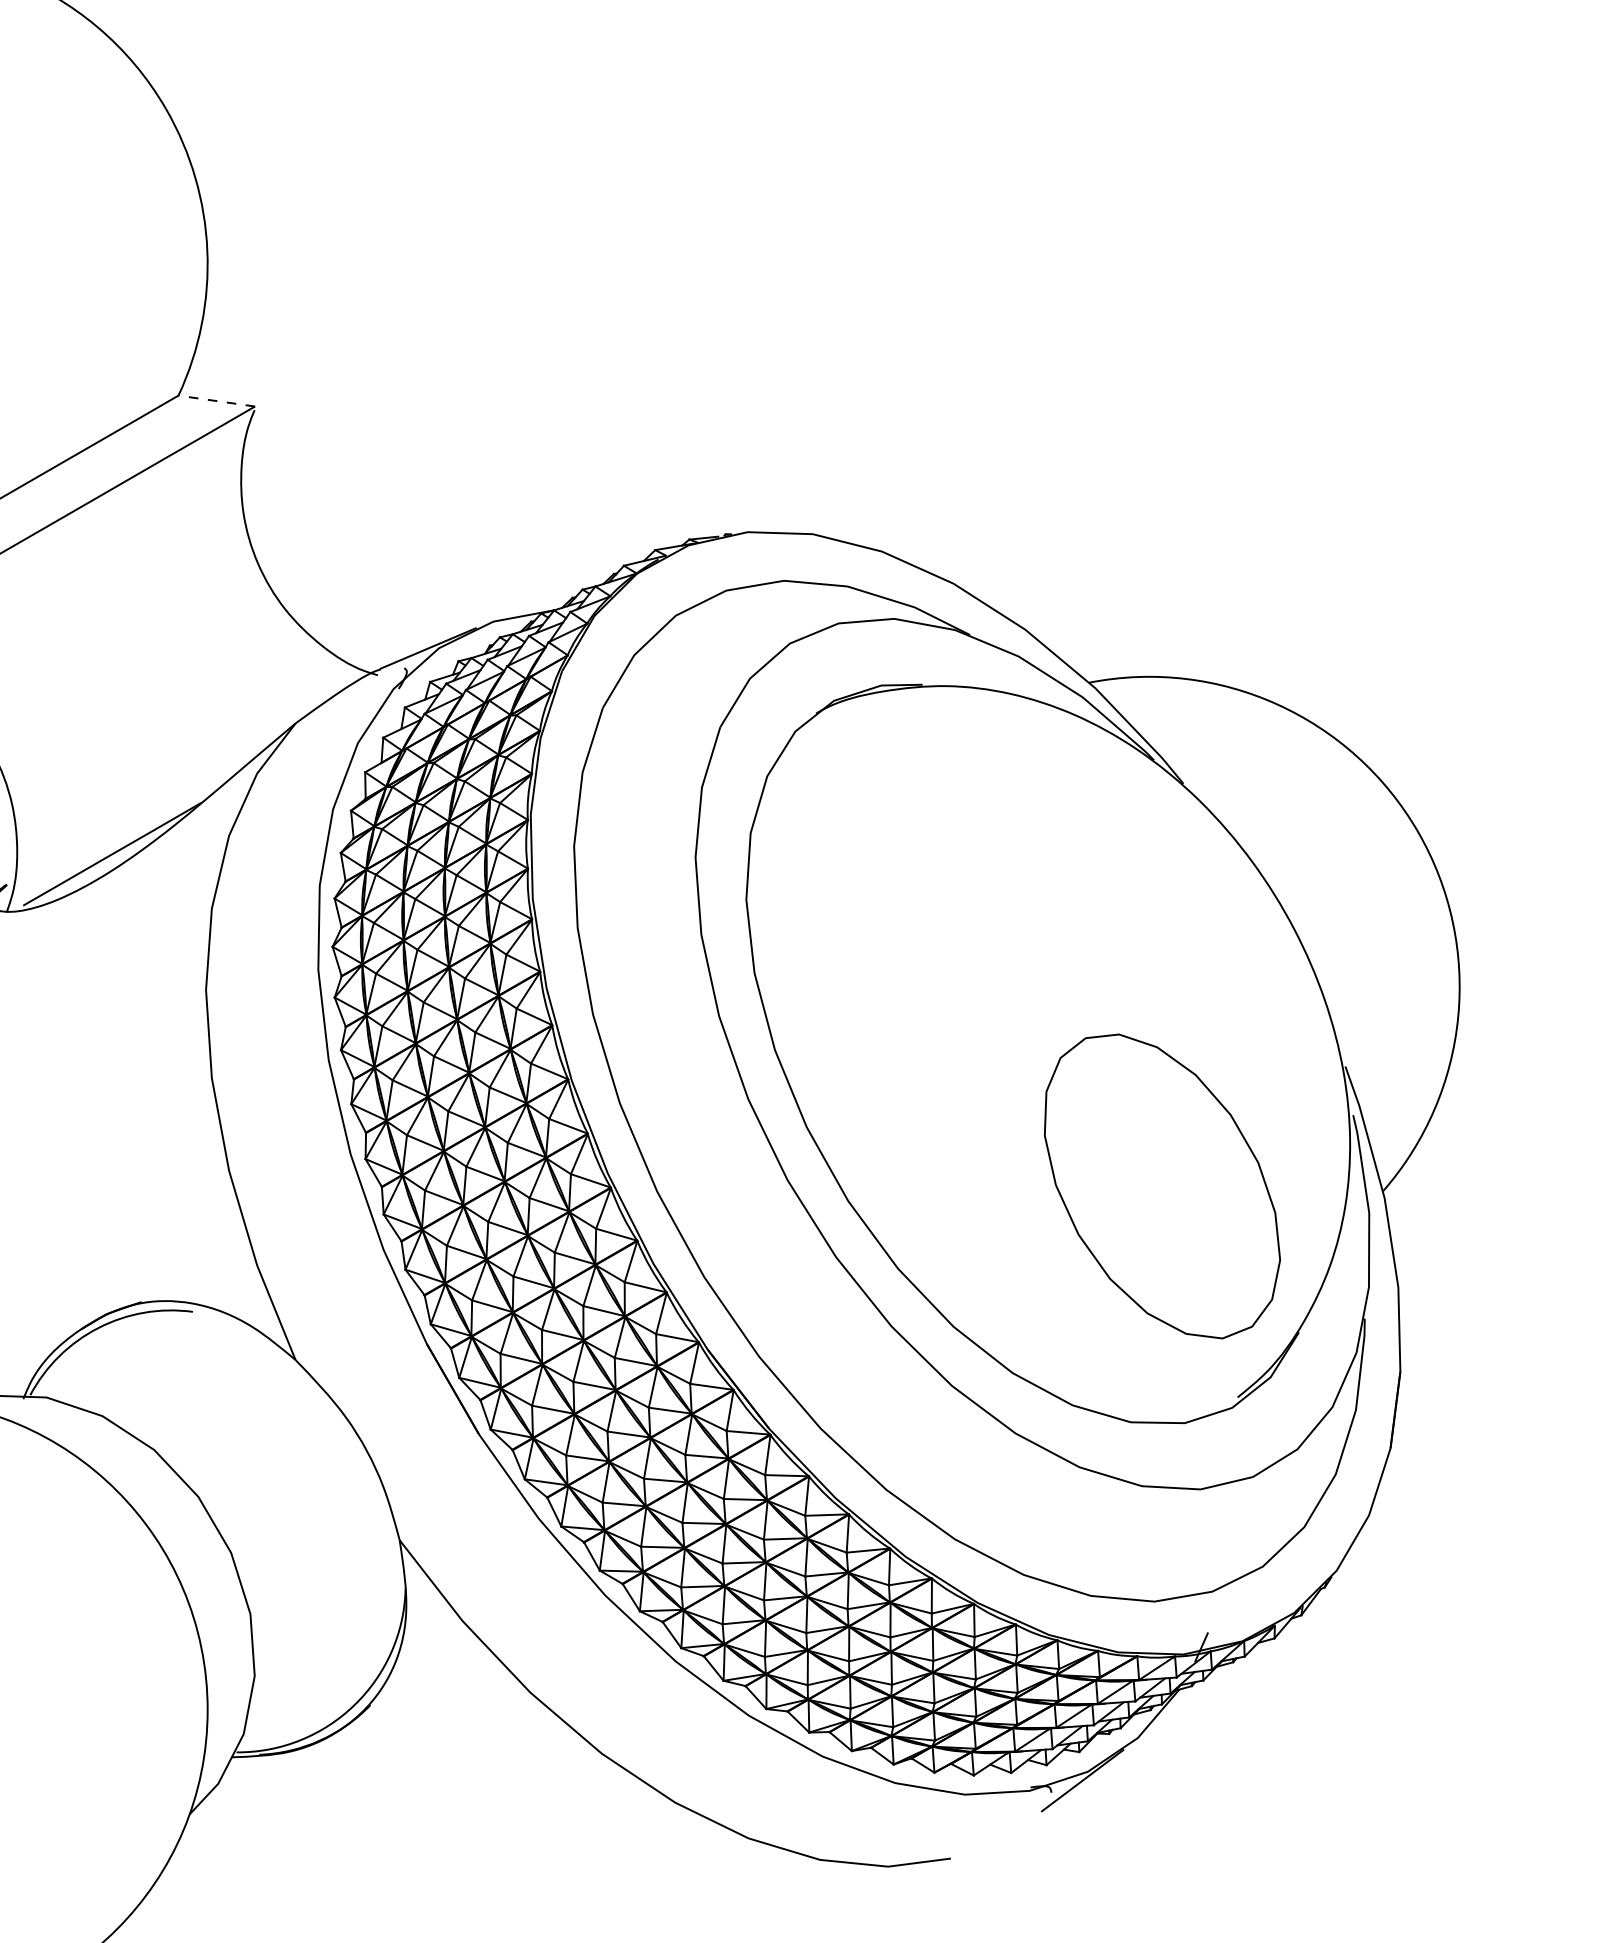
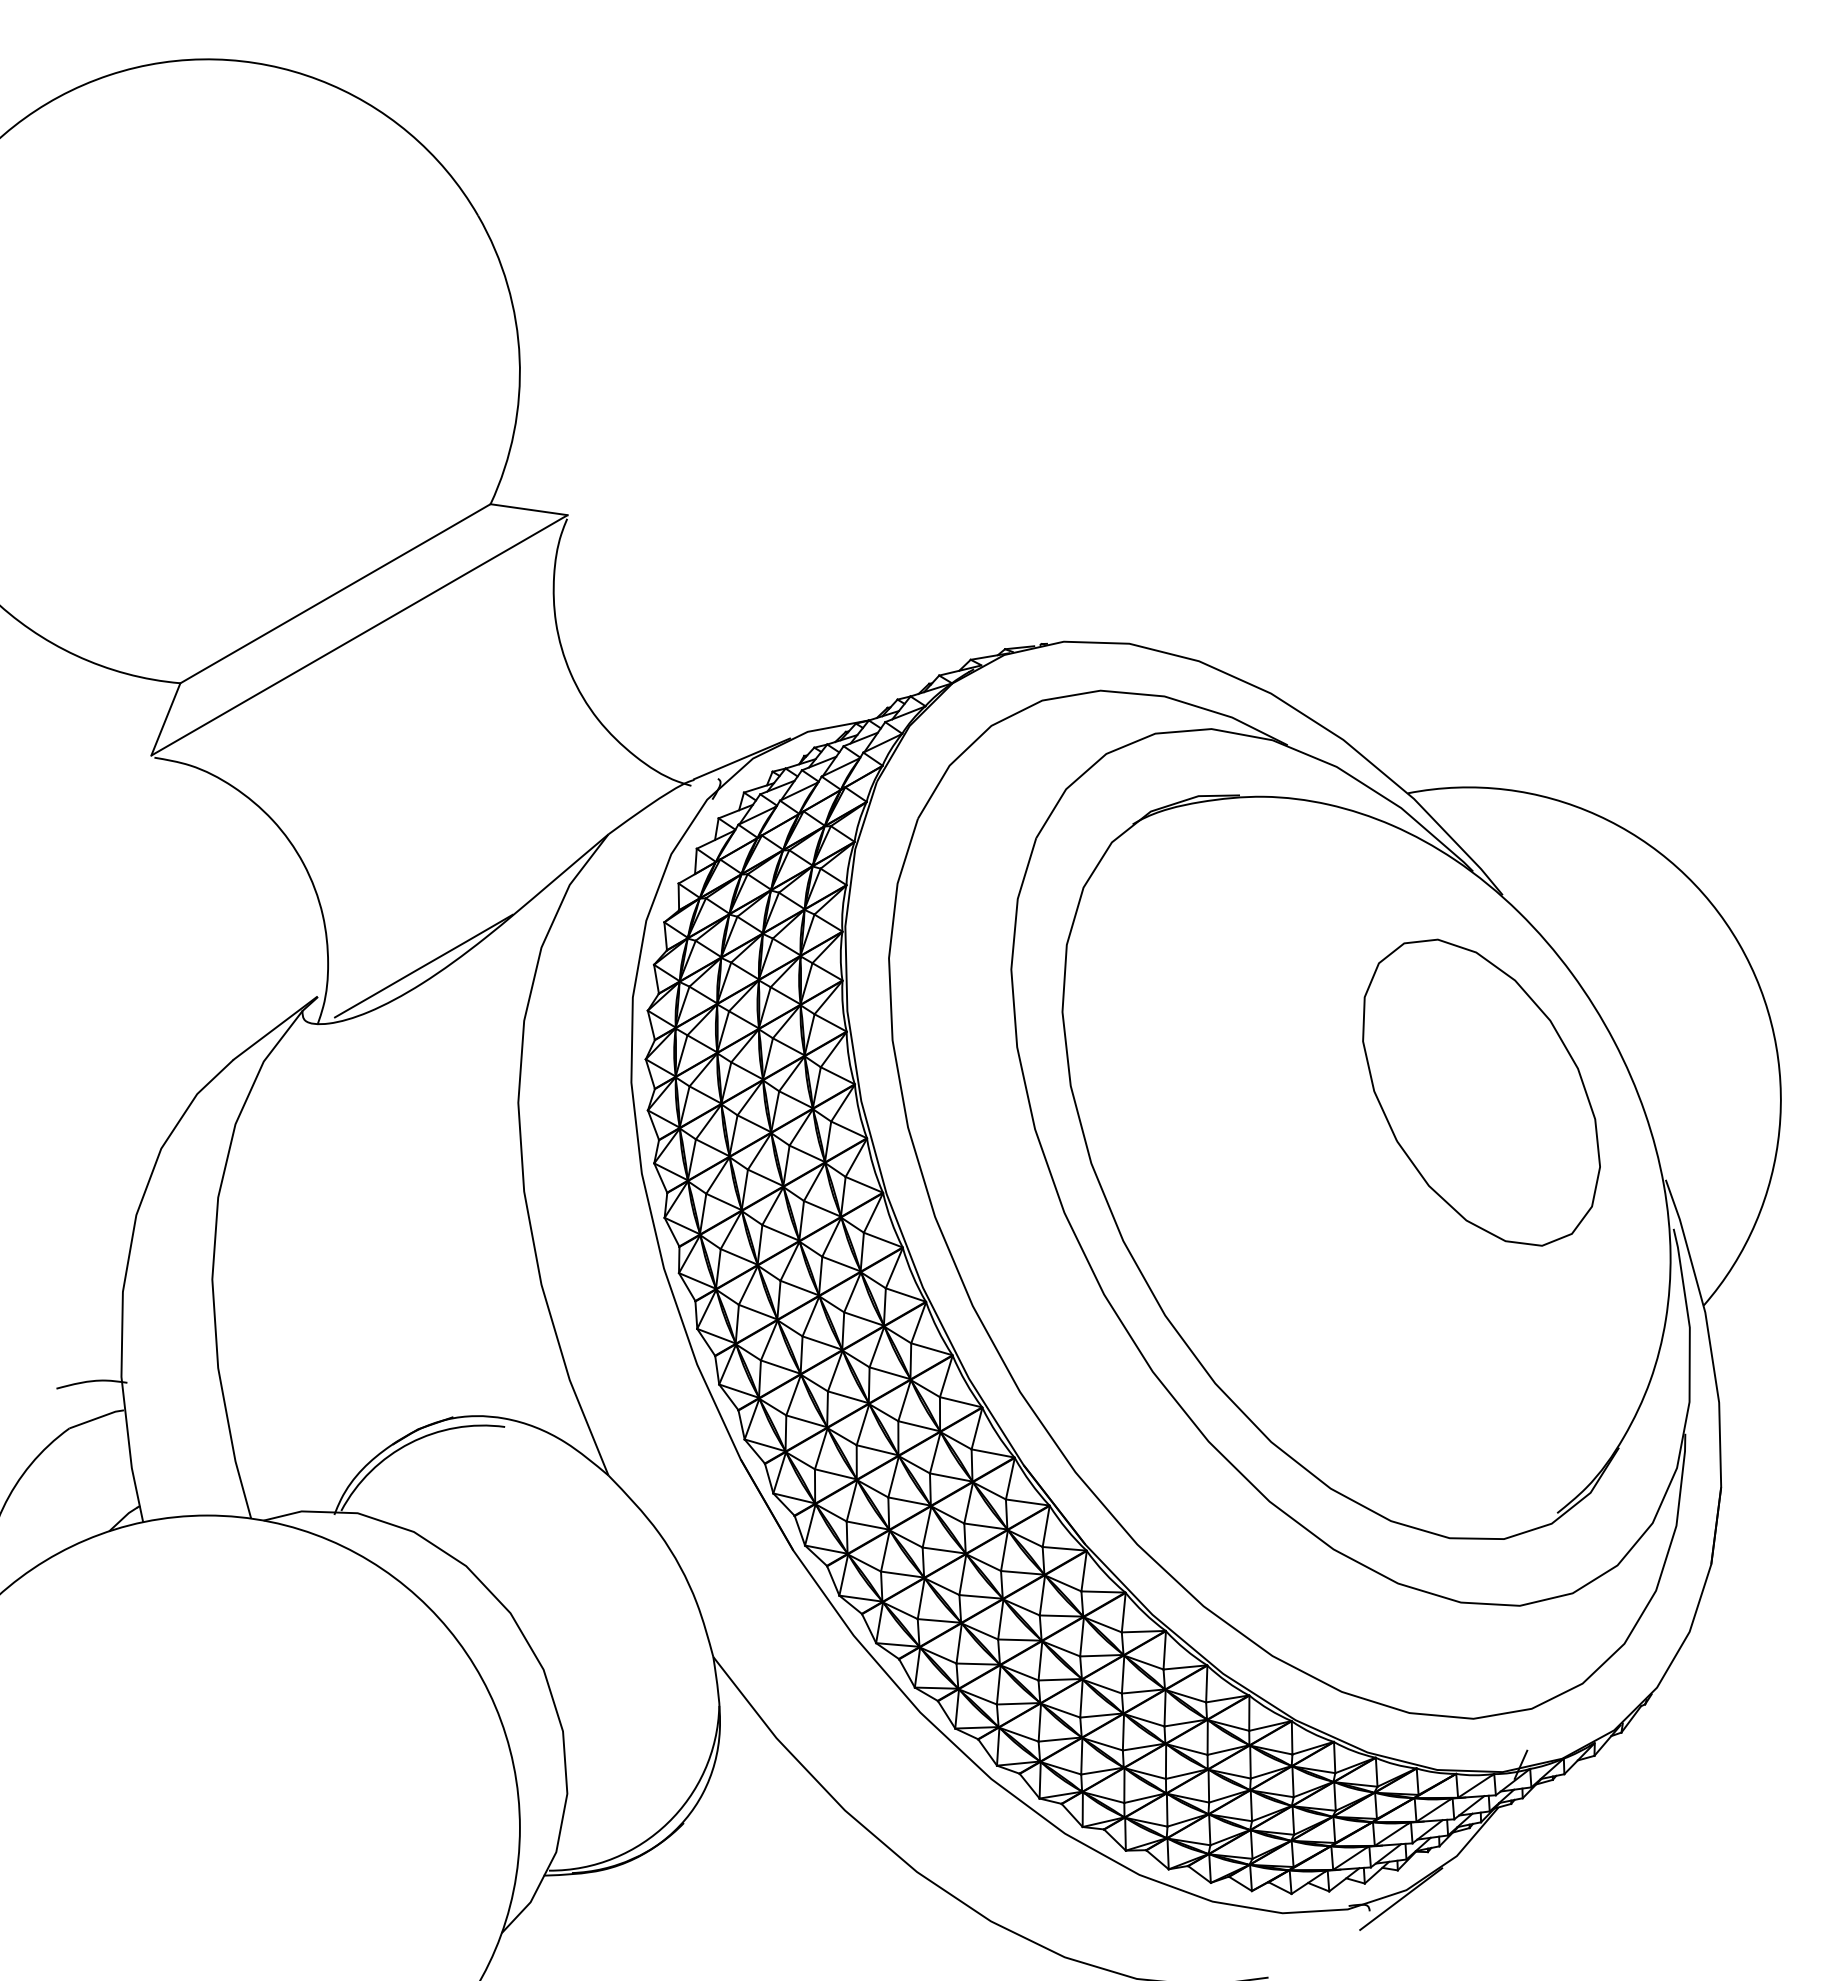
line: (217, 400) -> (529, 509), dashed -> solid
part: (1162, 1186) -> (1481, 1092), moved

